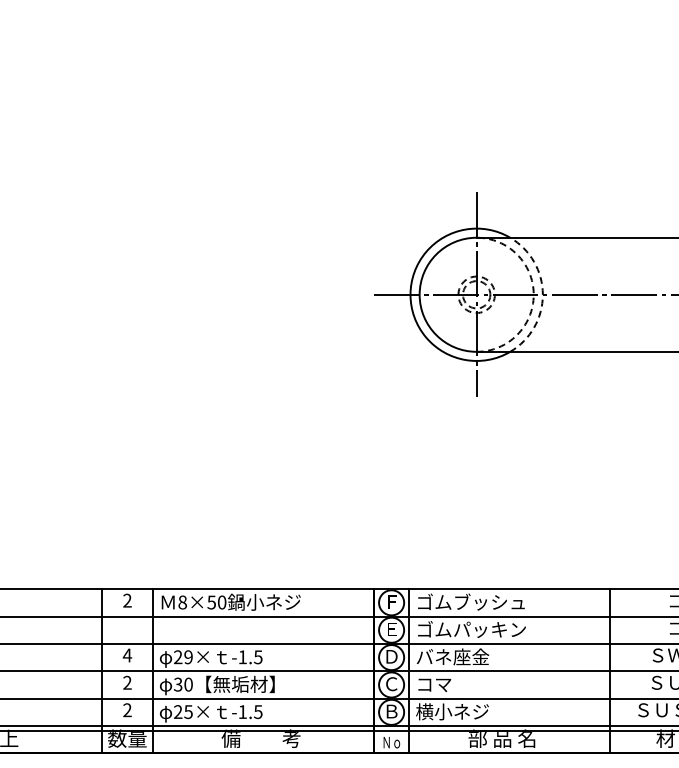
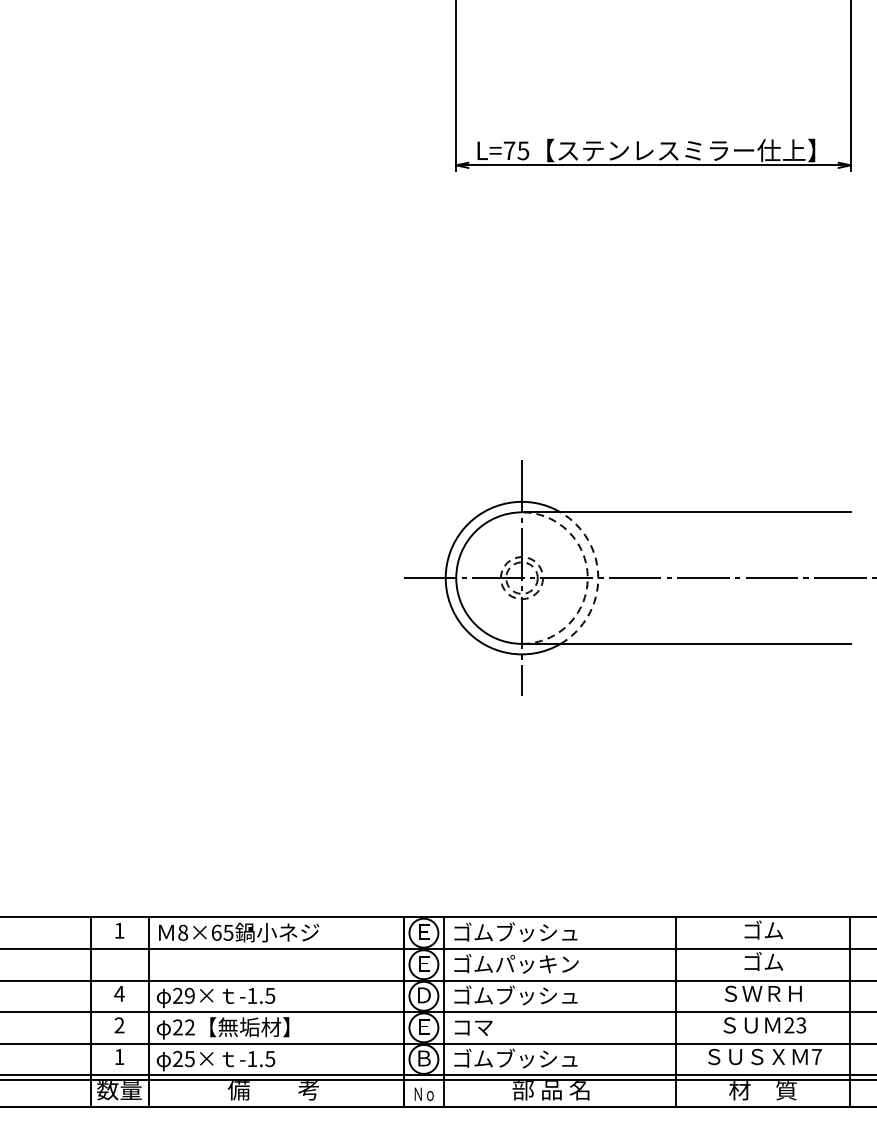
text: (127, 600) -> (119, 930), 2 -> 1
text: (392, 601) -> (424, 931), Ｆ -> Ｅ
text: (216, 602) -> (222, 932), 8×50 -> 8×65
text: (471, 656) -> (515, 995), バネ座金 -> ゴムブッシュ
text: (391, 683) -> (423, 1026), Ｃ -> Ｅ
text: (183, 684) -> (183, 1027), 30 -> 22
text: (127, 709) -> (119, 1056), 2 -> 1
text: (470, 711) -> (514, 1058), 横小ネジ -> ゴムブッシュ

